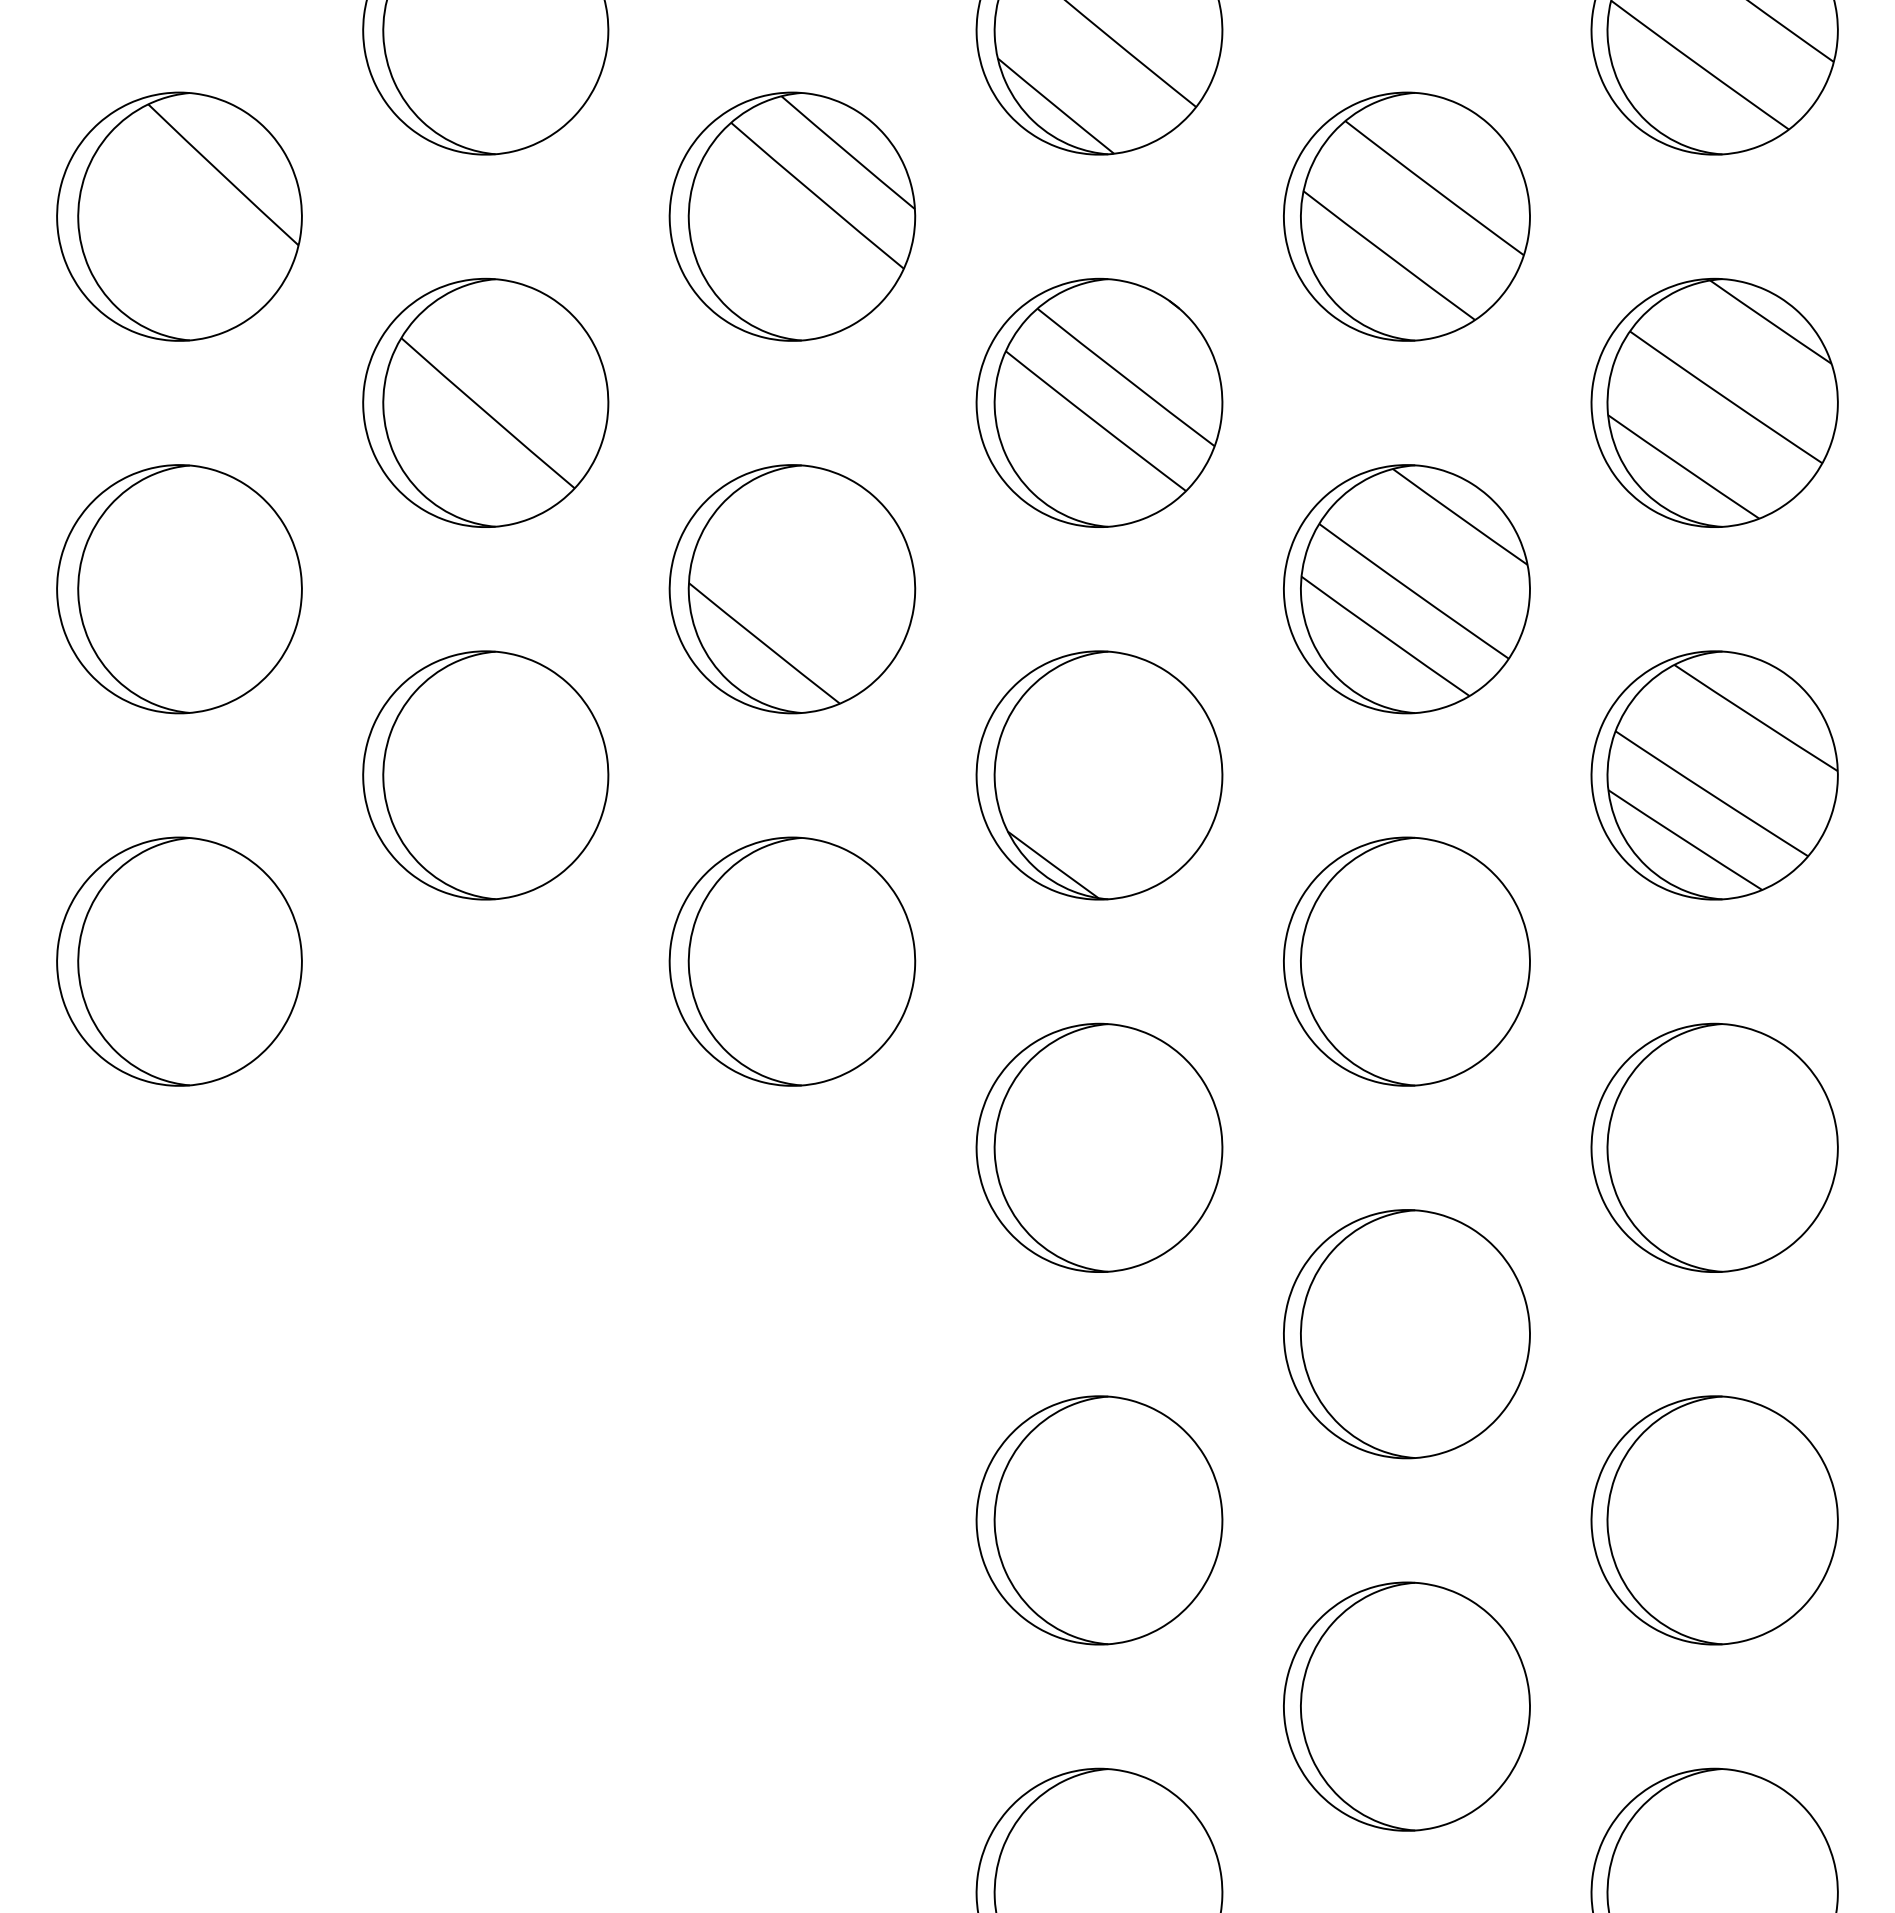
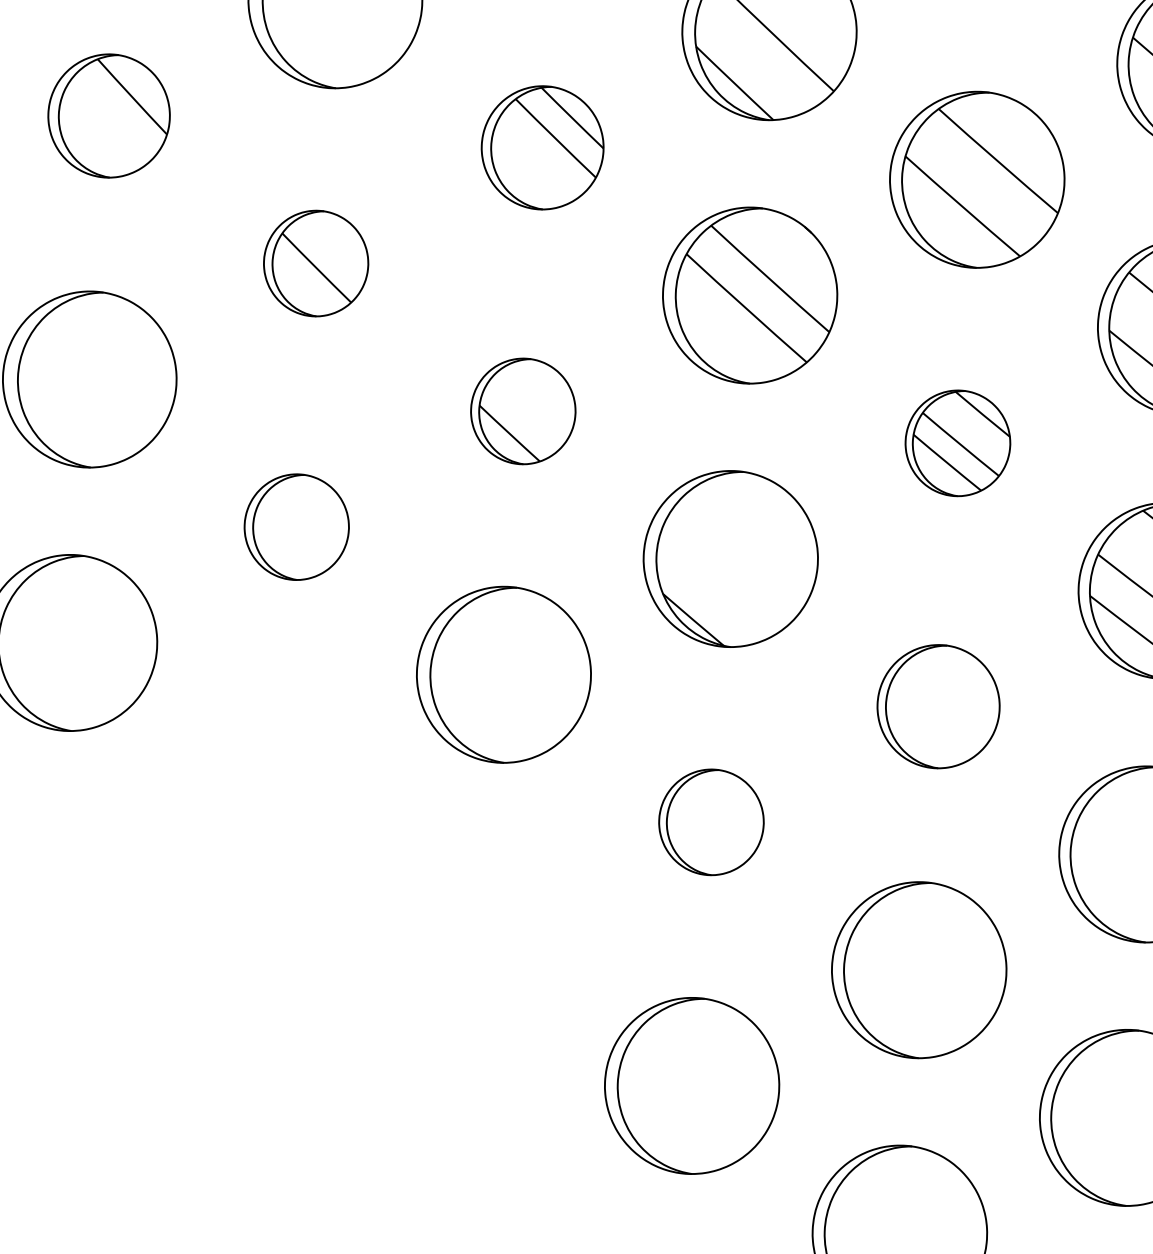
part: (179, 216) -> (109, 115), size x0.7
part: (792, 216) -> (542, 147), size x0.7
part: (485, 402) -> (315, 263), size x0.6
part: (792, 589) -> (523, 411), size x0.6
part: (1406, 589) -> (957, 443), size x0.6
part: (485, 775) -> (296, 527), size x0.6
part: (1406, 961) -> (938, 706), size x0.7
part: (1099, 1147) -> (711, 822), size x0.6

